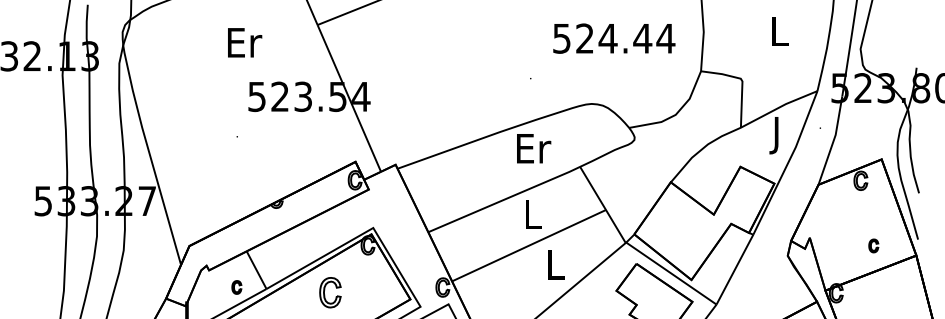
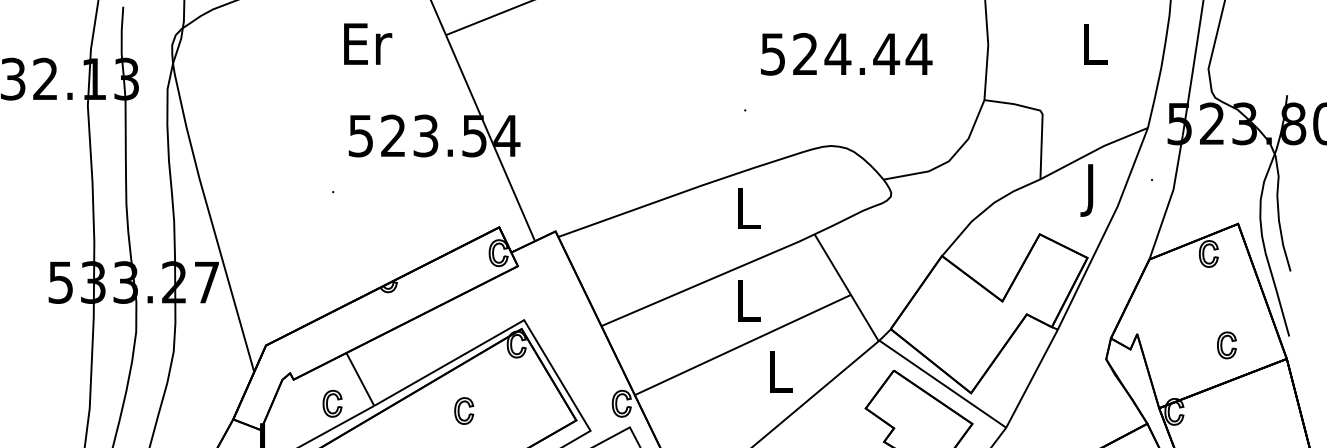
text: (614, 38) -> (846, 54), moved
text: (245, 42) -> (368, 43), moved
text: (534, 148) -> (750, 208), Er -> L
part: (873, 246) -> (1226, 345), size x1.43
part: (236, 287) -> (332, 403), size x1.43
part: (330, 292) -> (464, 410), size x0.62

